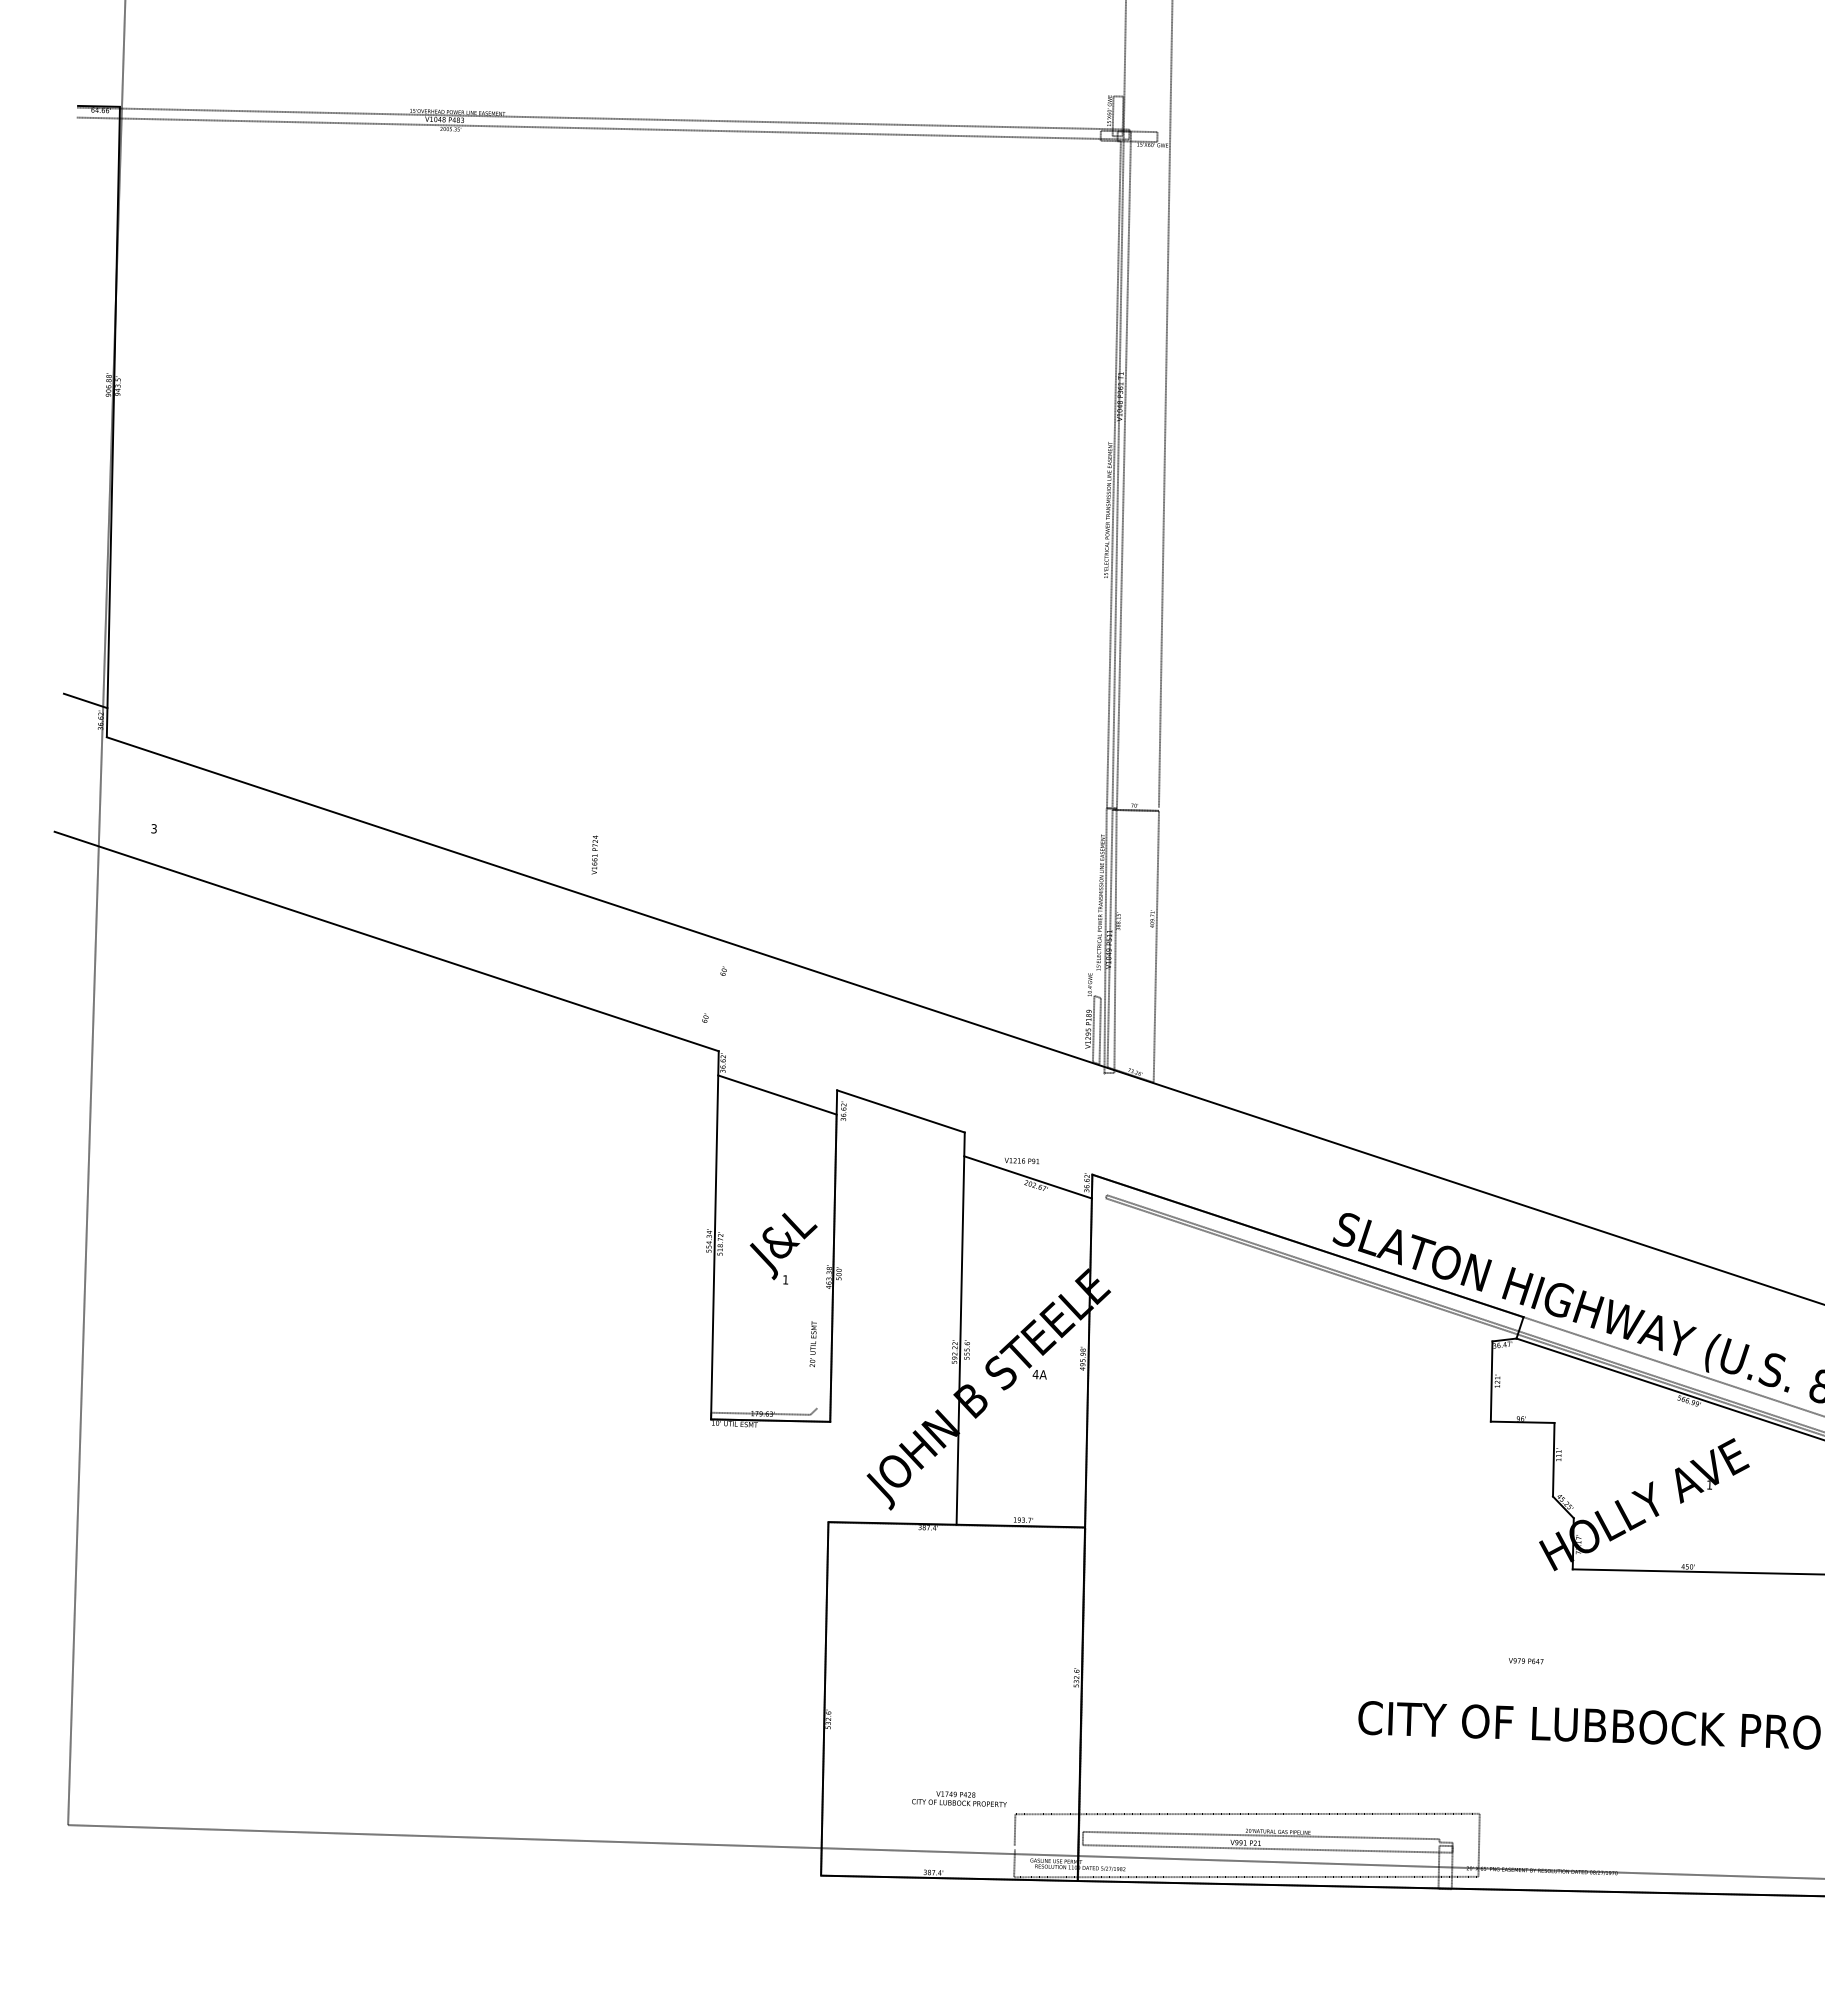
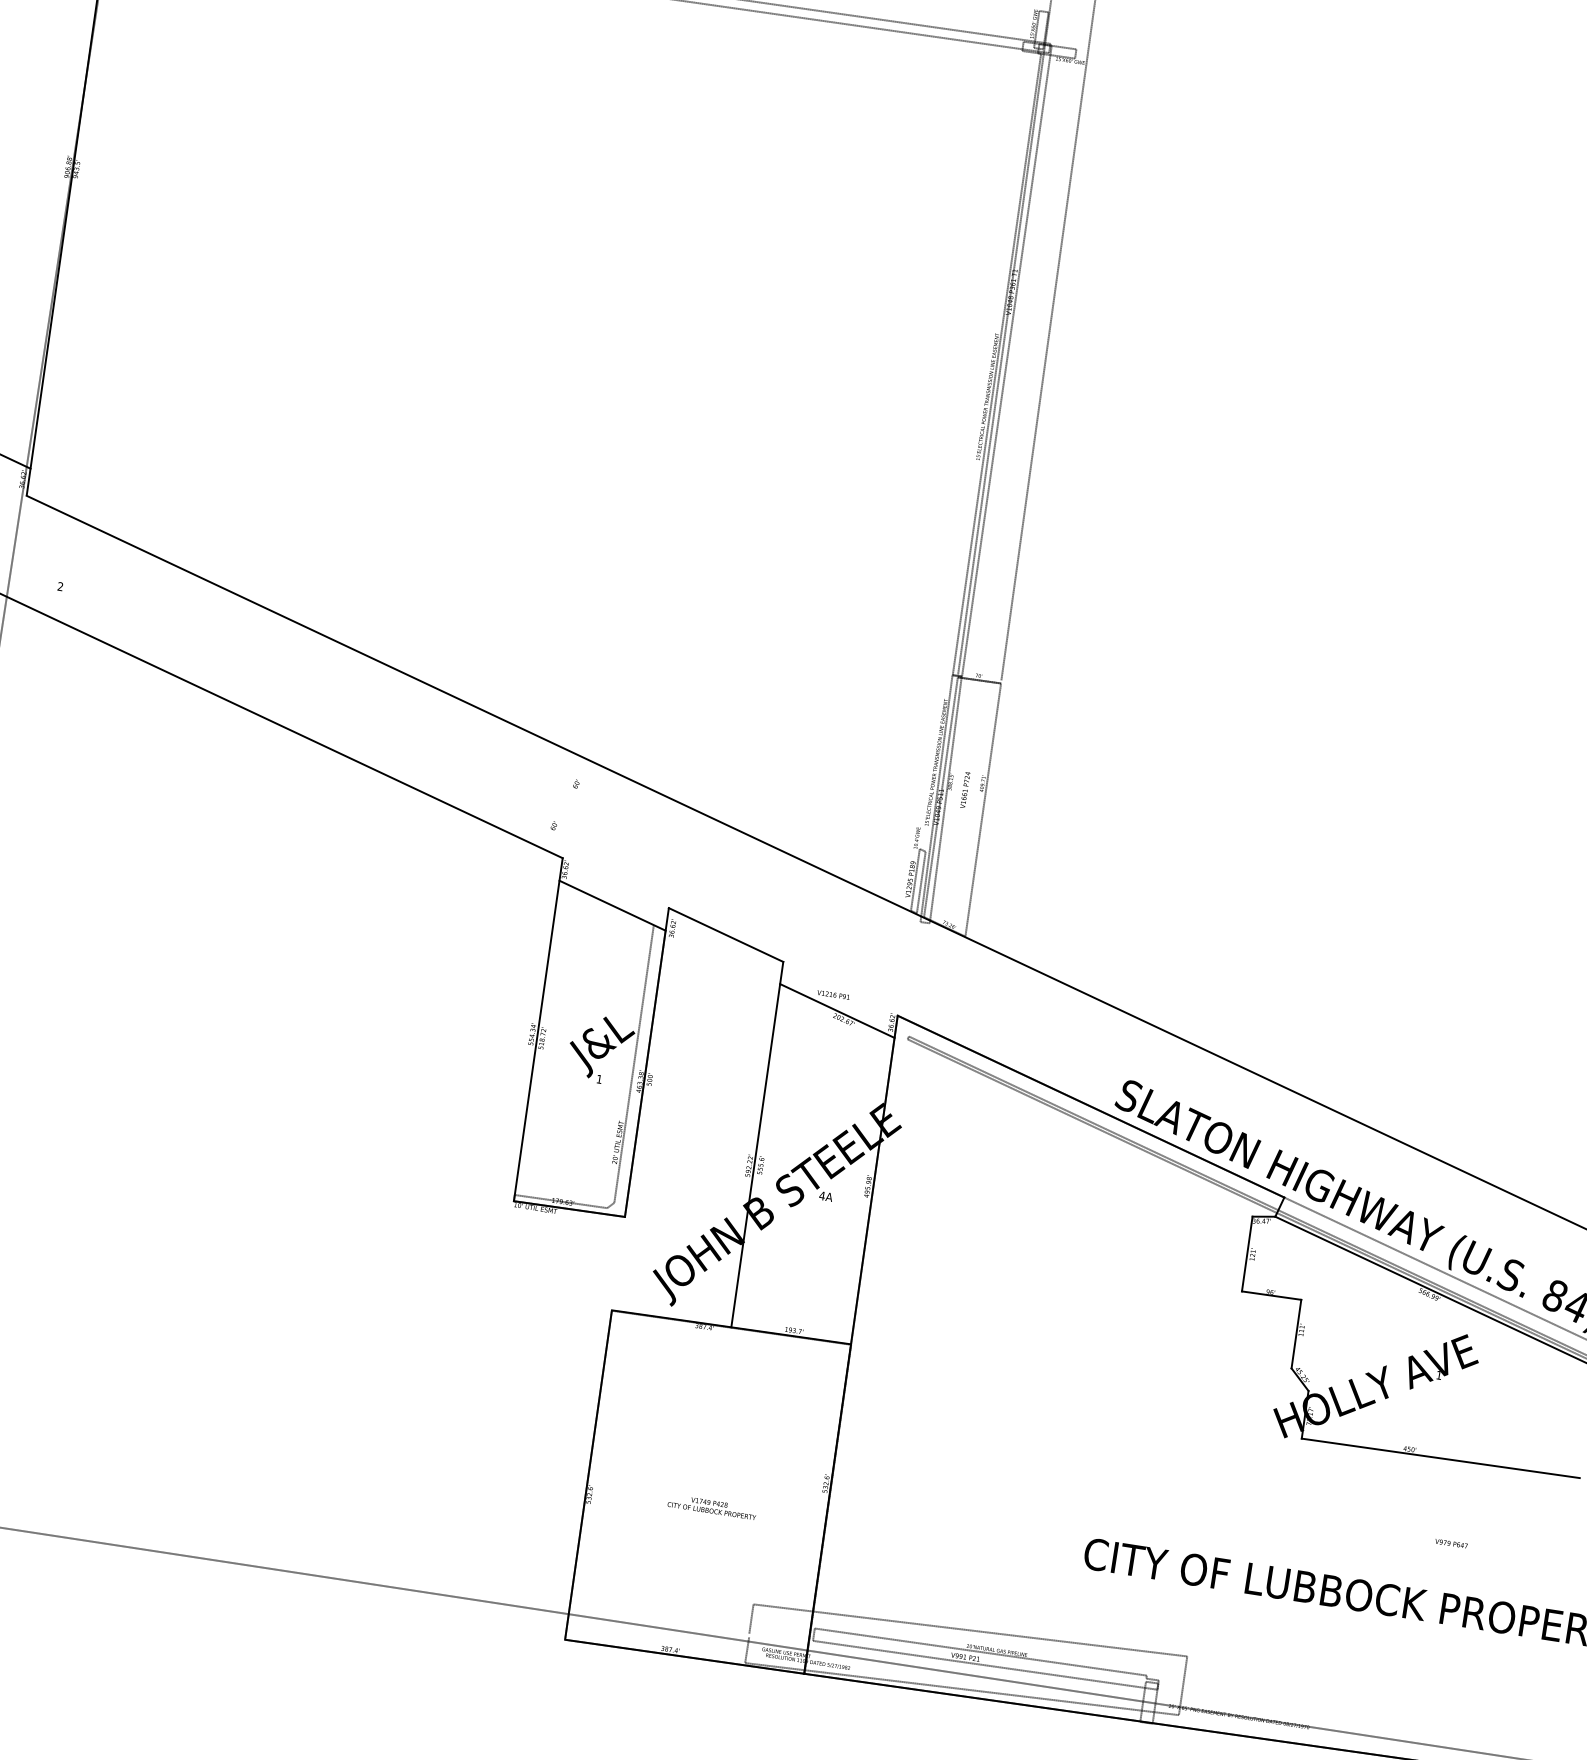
text: (153, 829) -> (59, 587), 3 -> 2
text: (594, 854) -> (965, 789), moved
line: (820, 1259) -> (634, 1064), added
text: (1526, 1661) -> (1451, 1544), moved
text: (959, 1799) -> (712, 1507), moved

